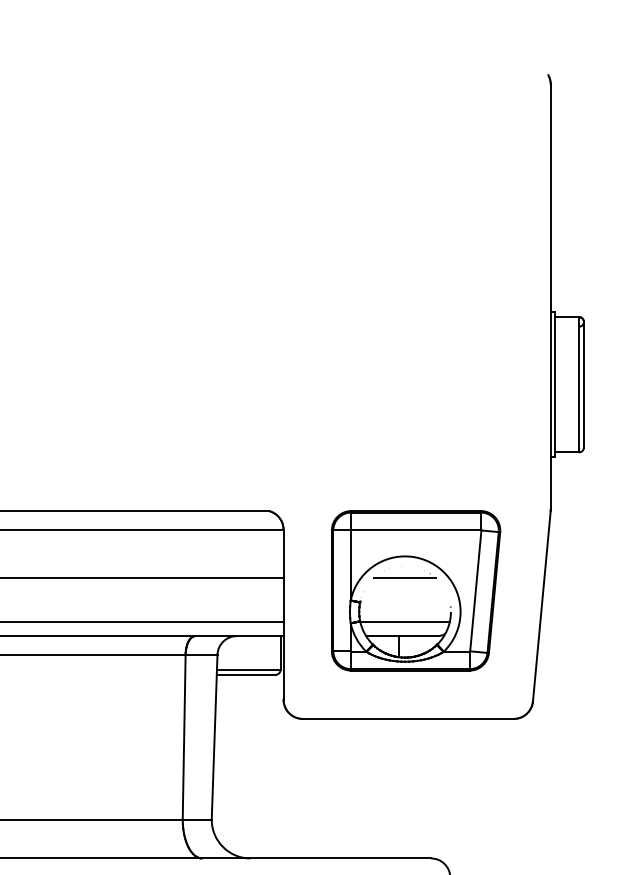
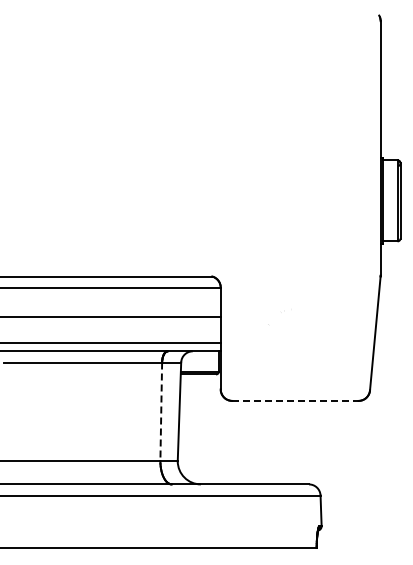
part: (415, 589) -> (299, 323), removed
line: (408, 718) -> (295, 400), solid -> dashed
line: (184, 738) -> (161, 412), solid -> dashed

